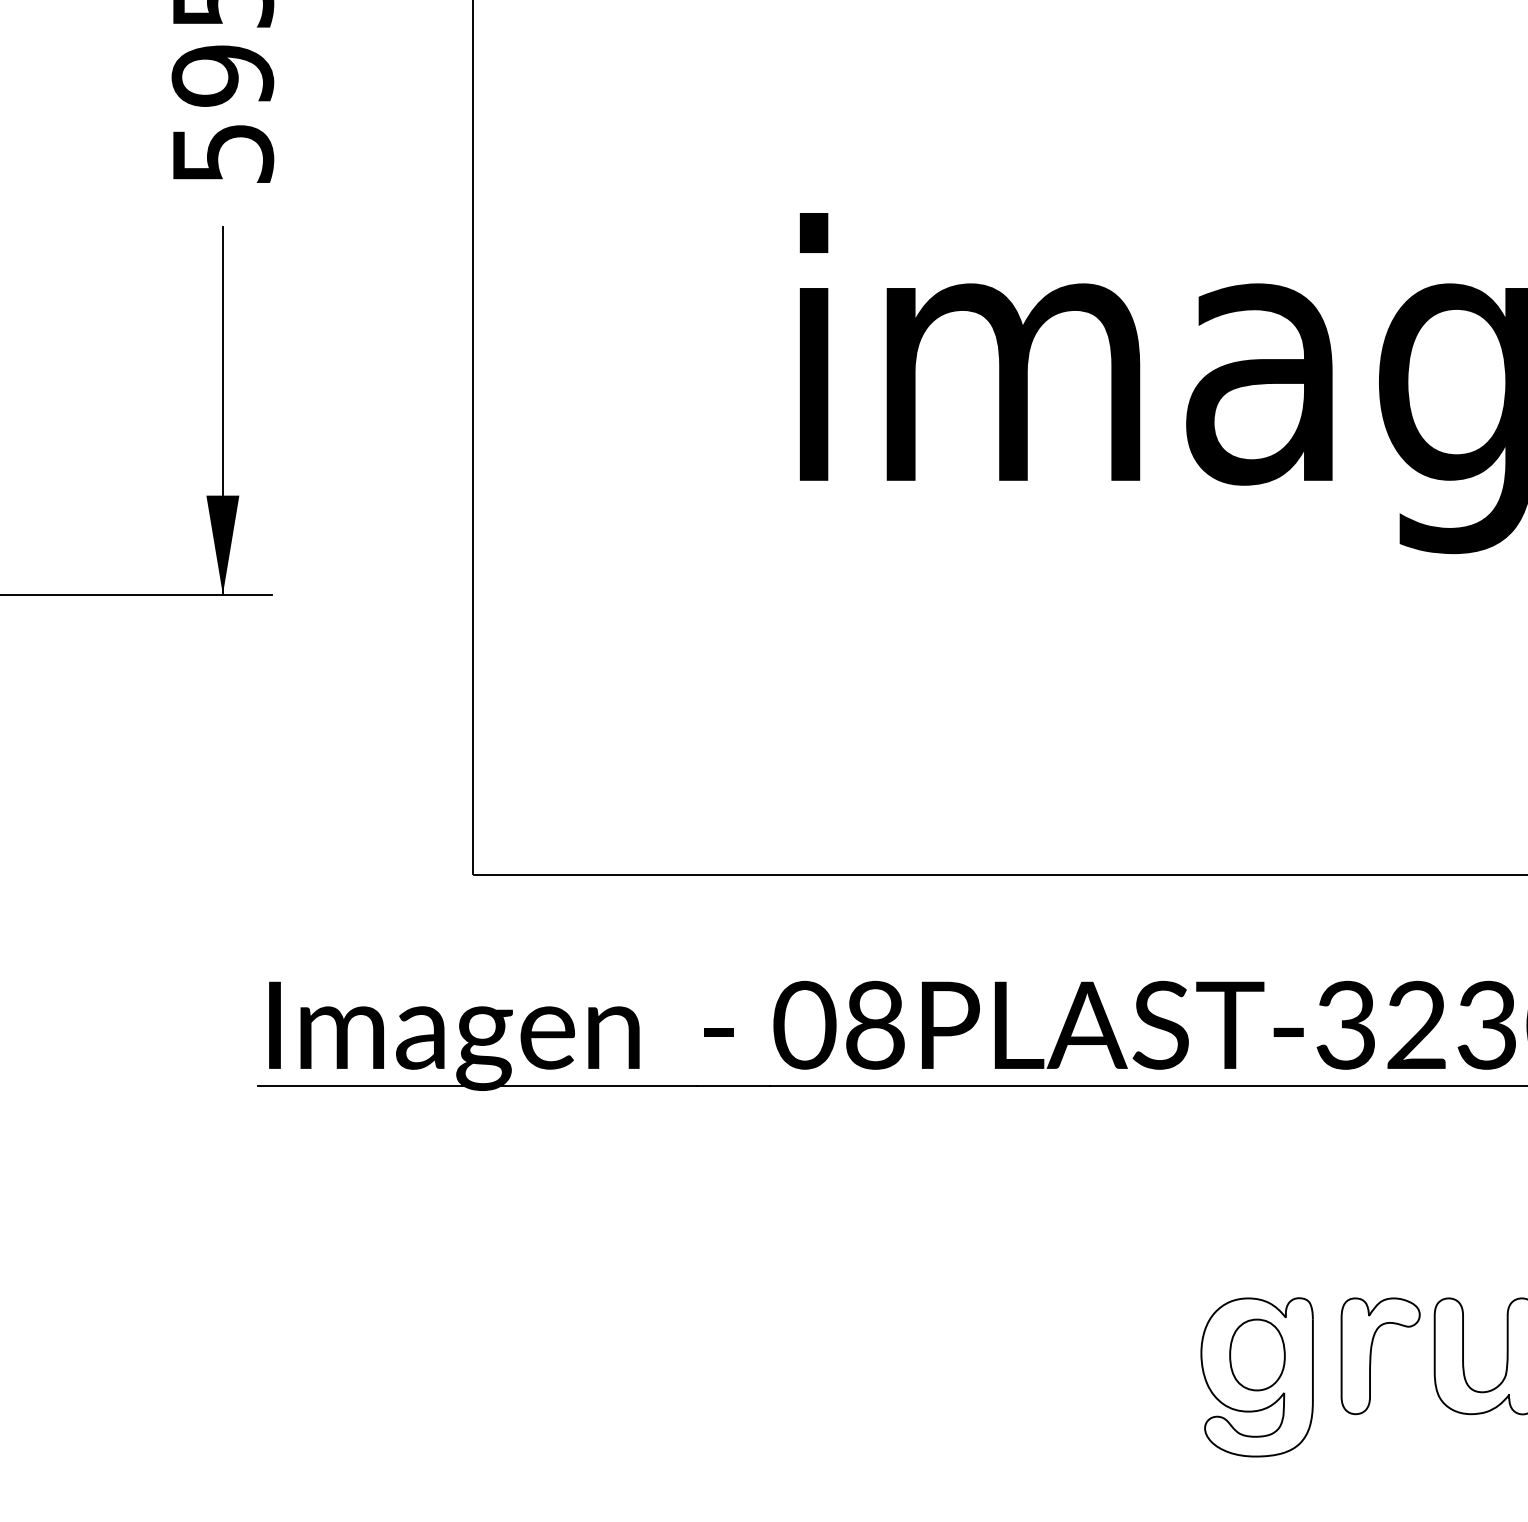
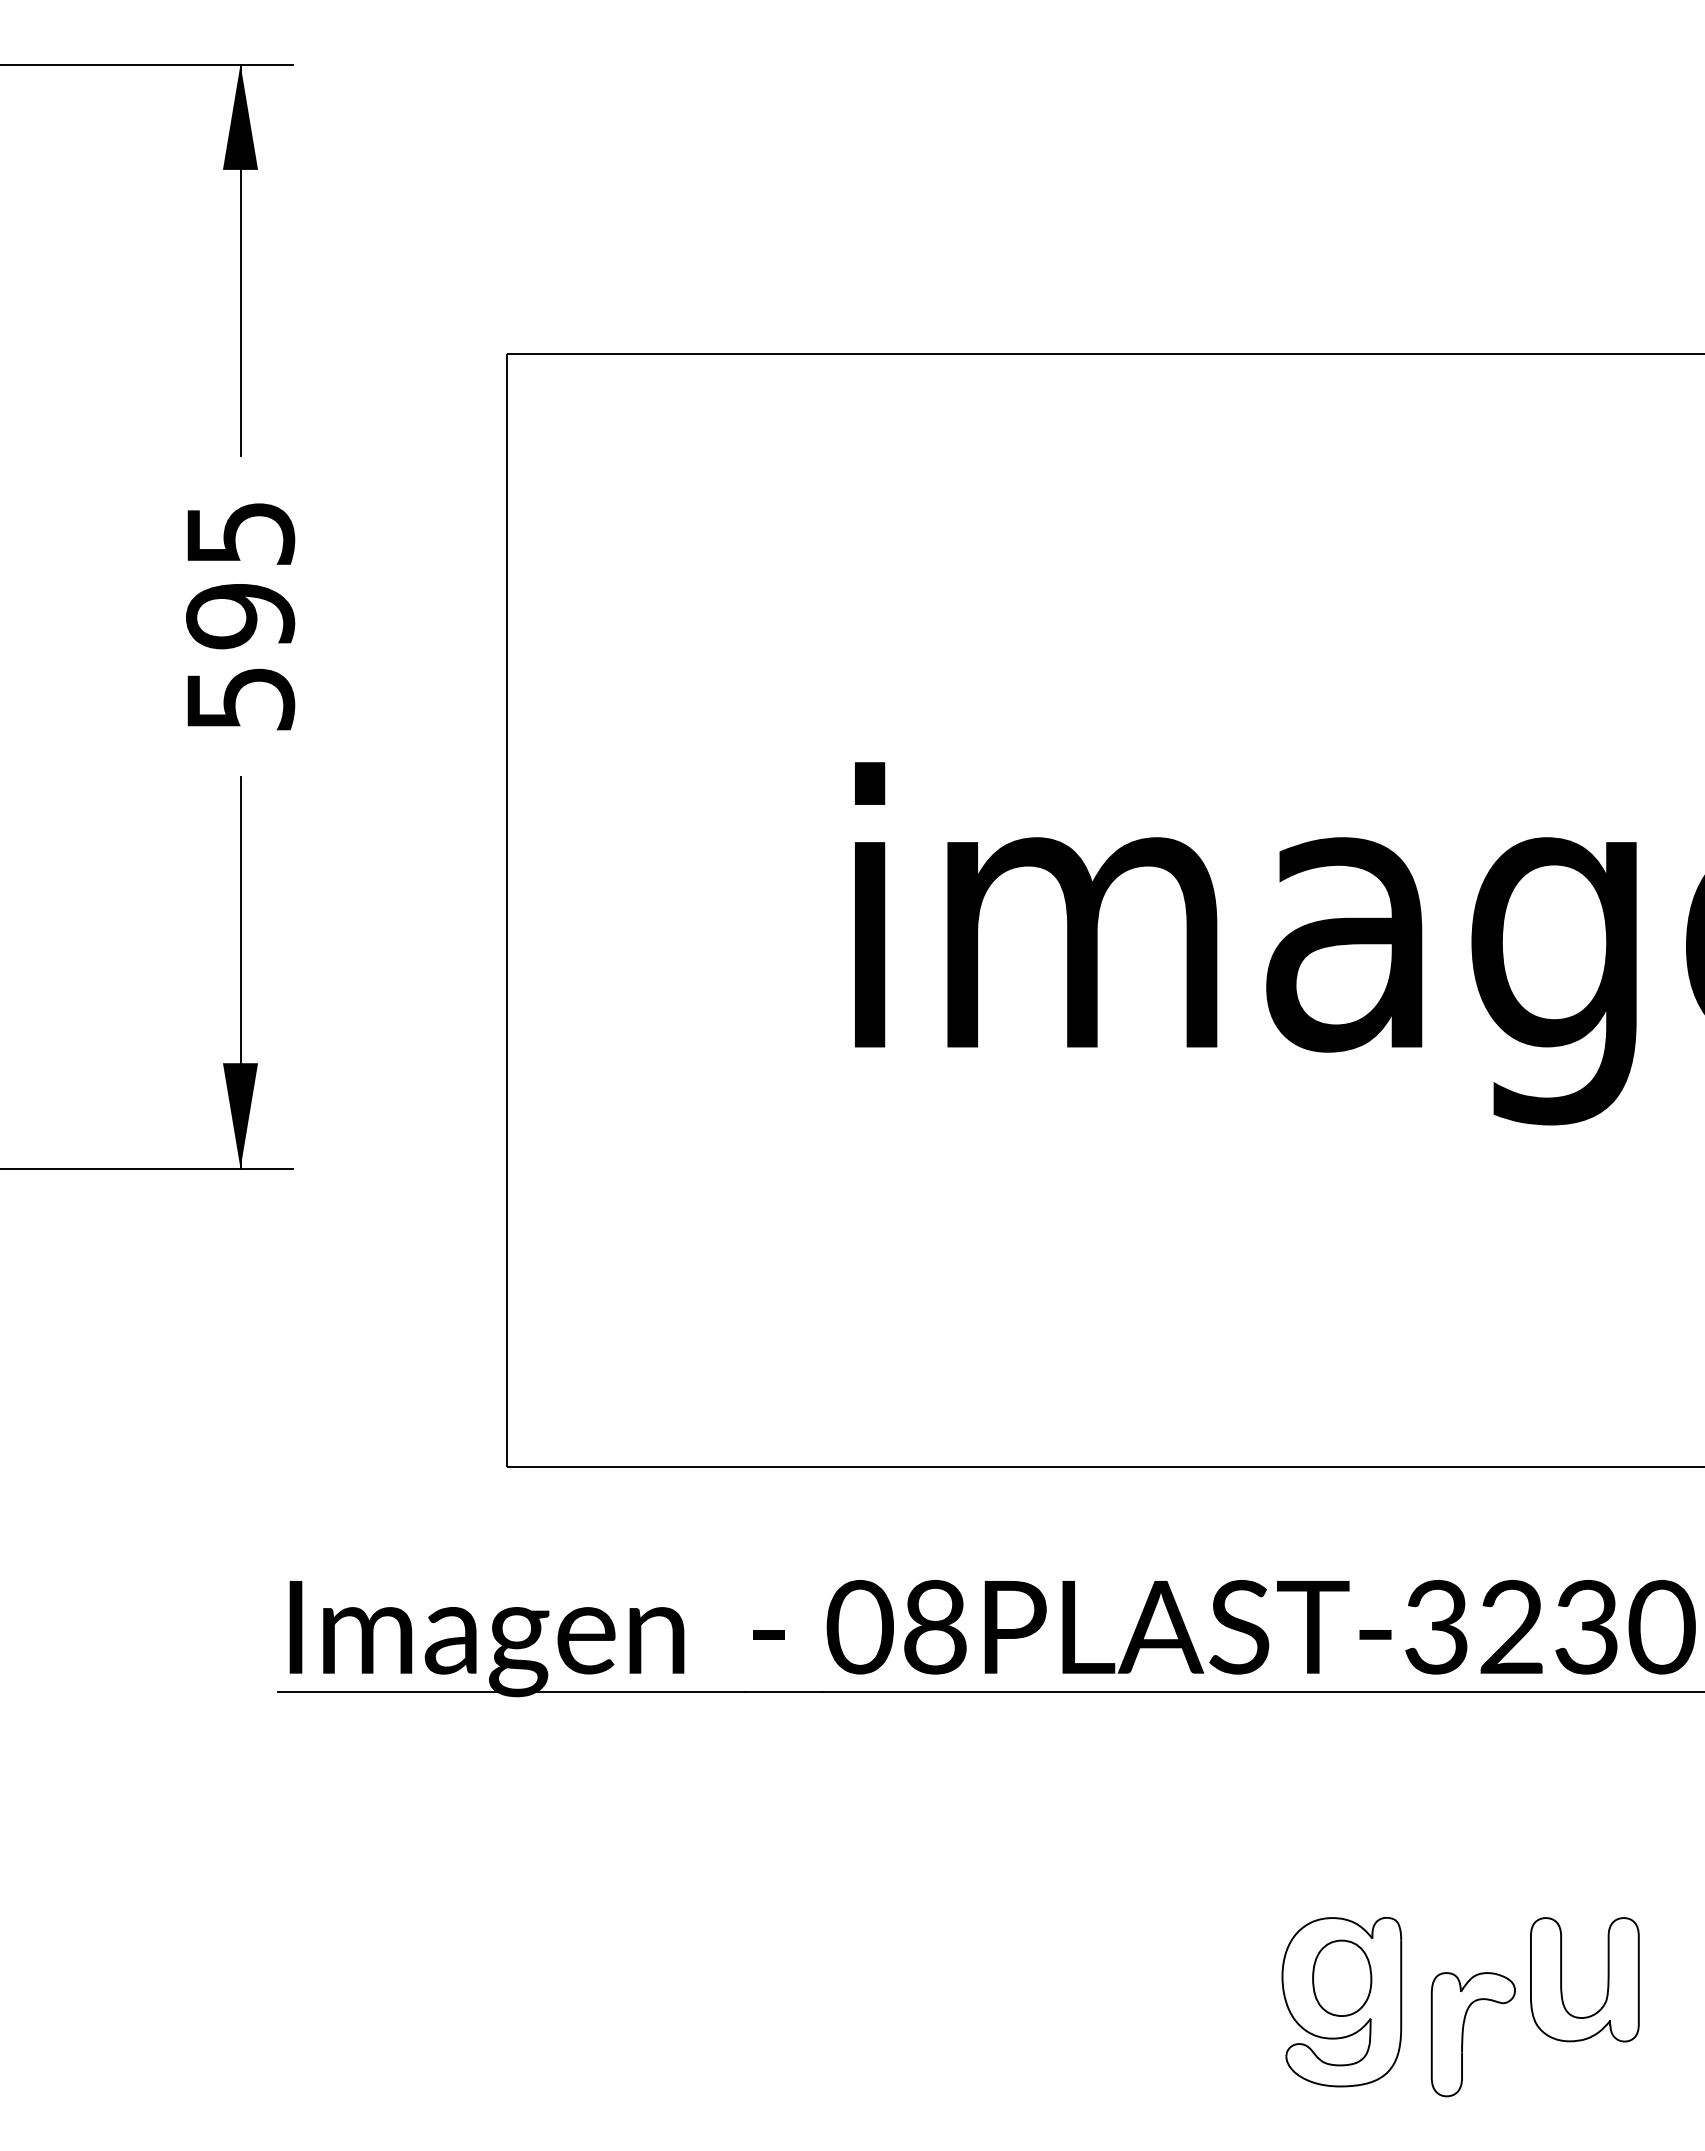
part: (1371, 1356) -> (1463, 2034), moved

